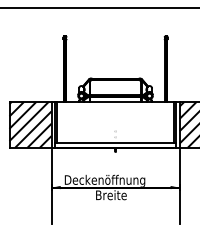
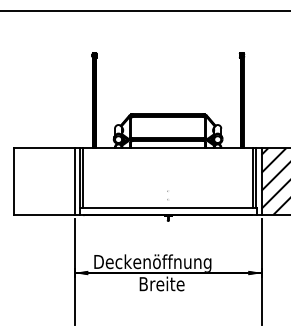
hatch: (30, 124) -> (44, 181), removed

